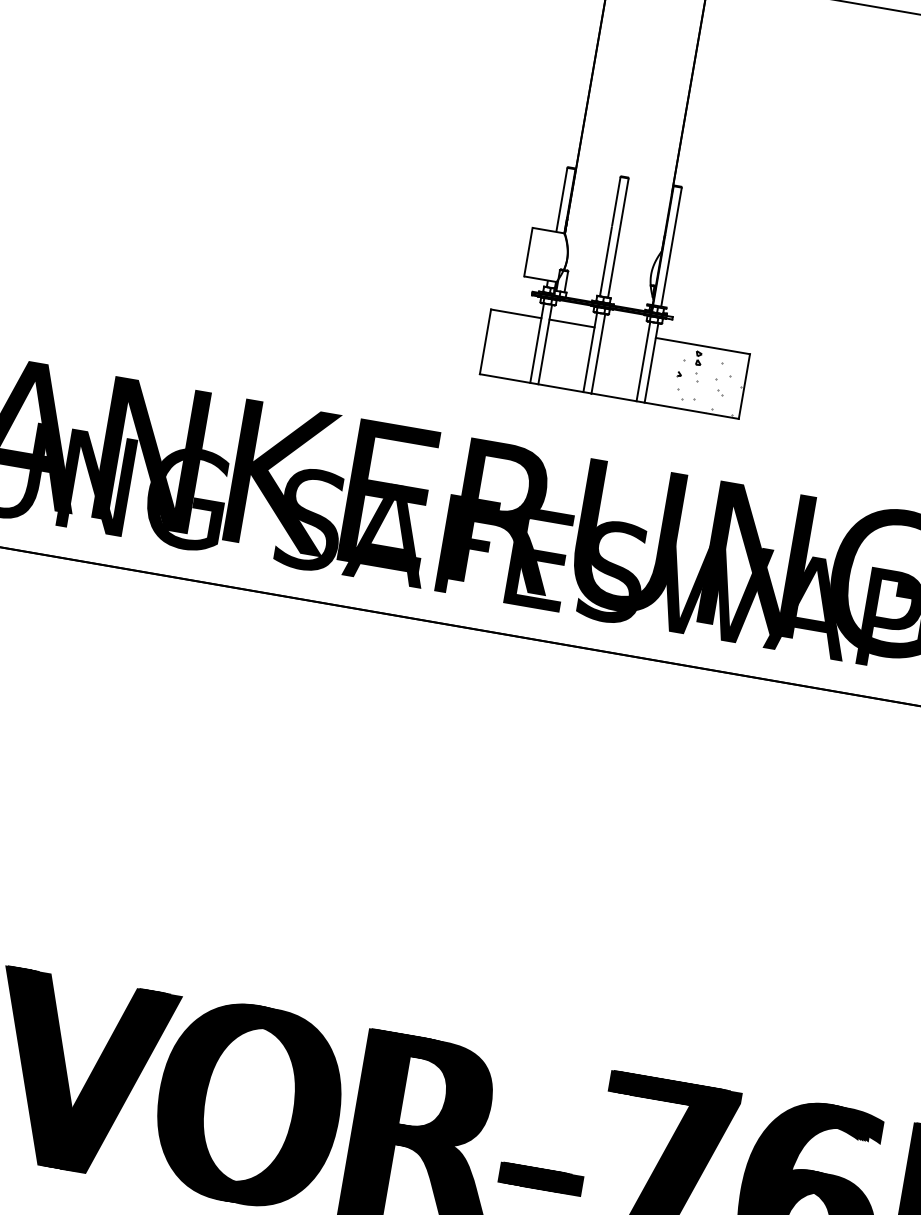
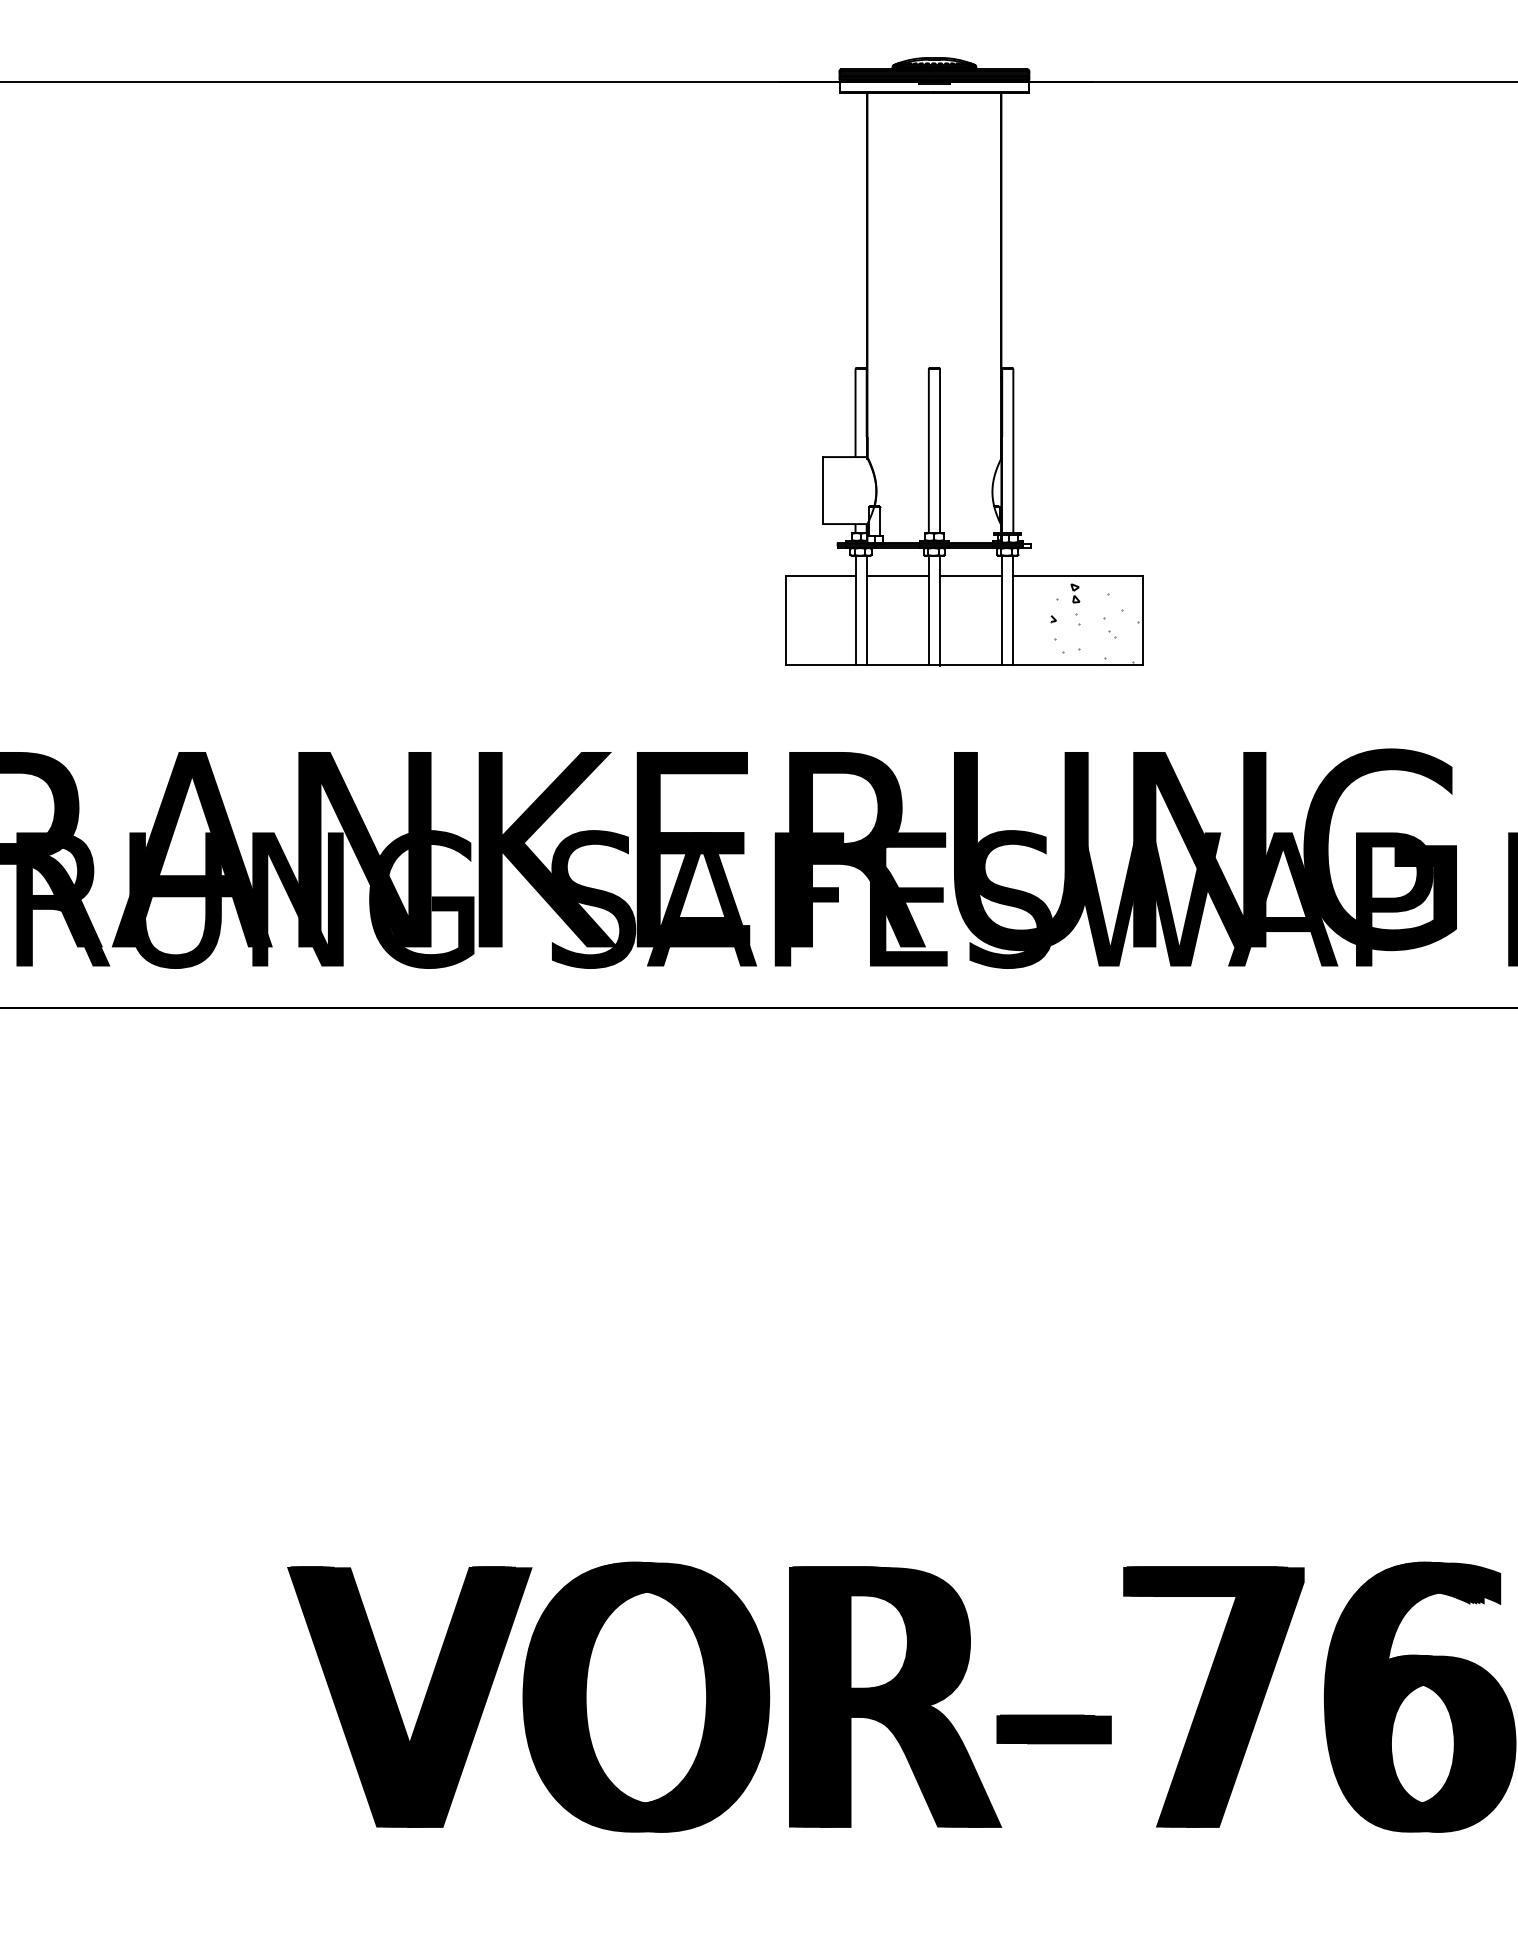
line: (625, 333) -> (971, 576), added

